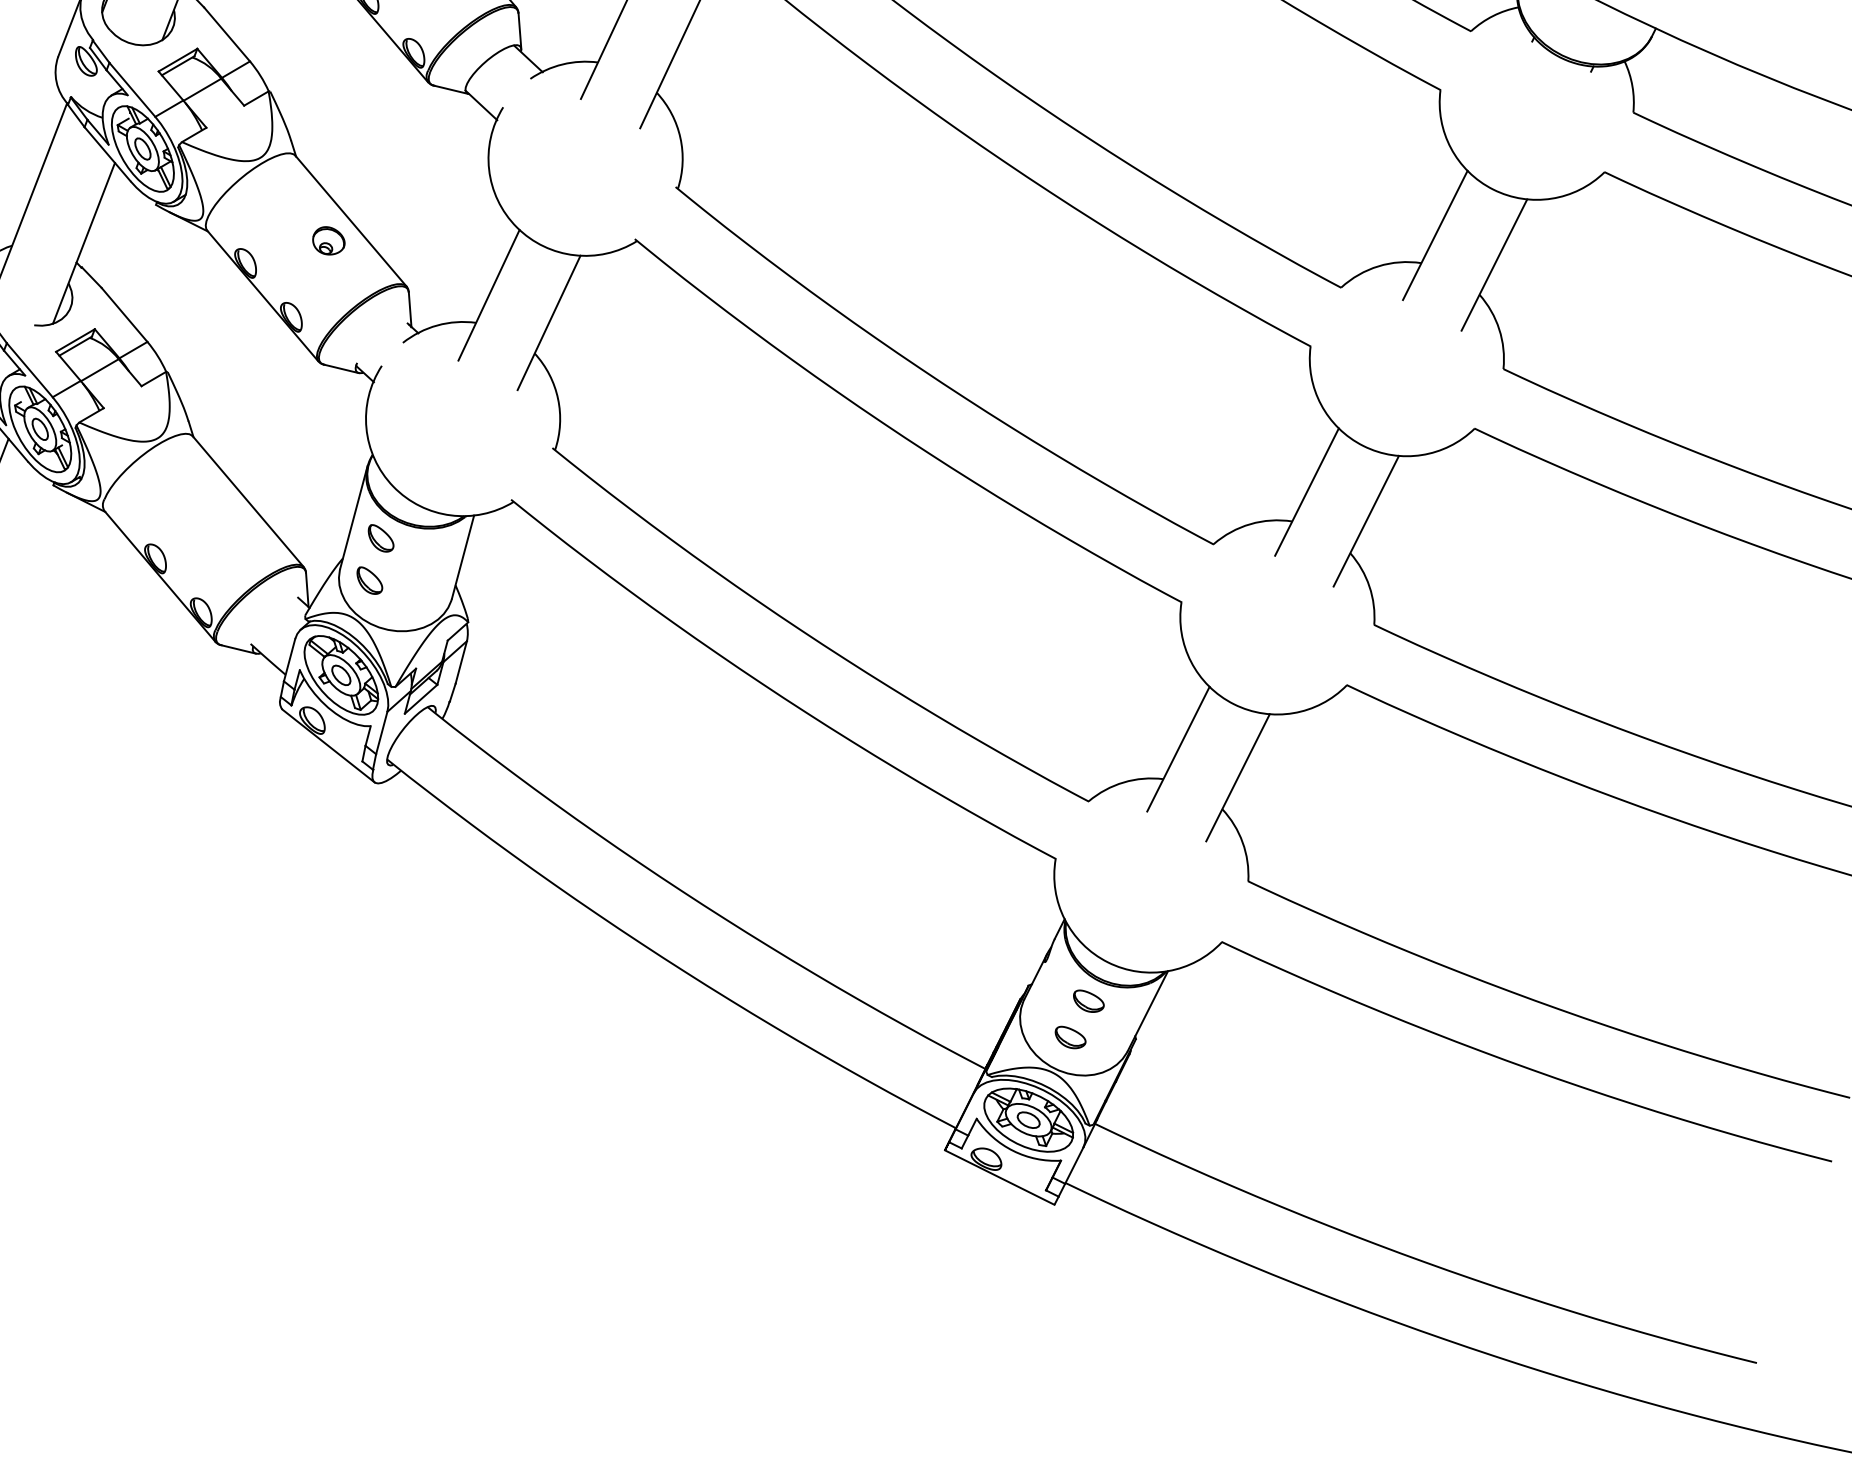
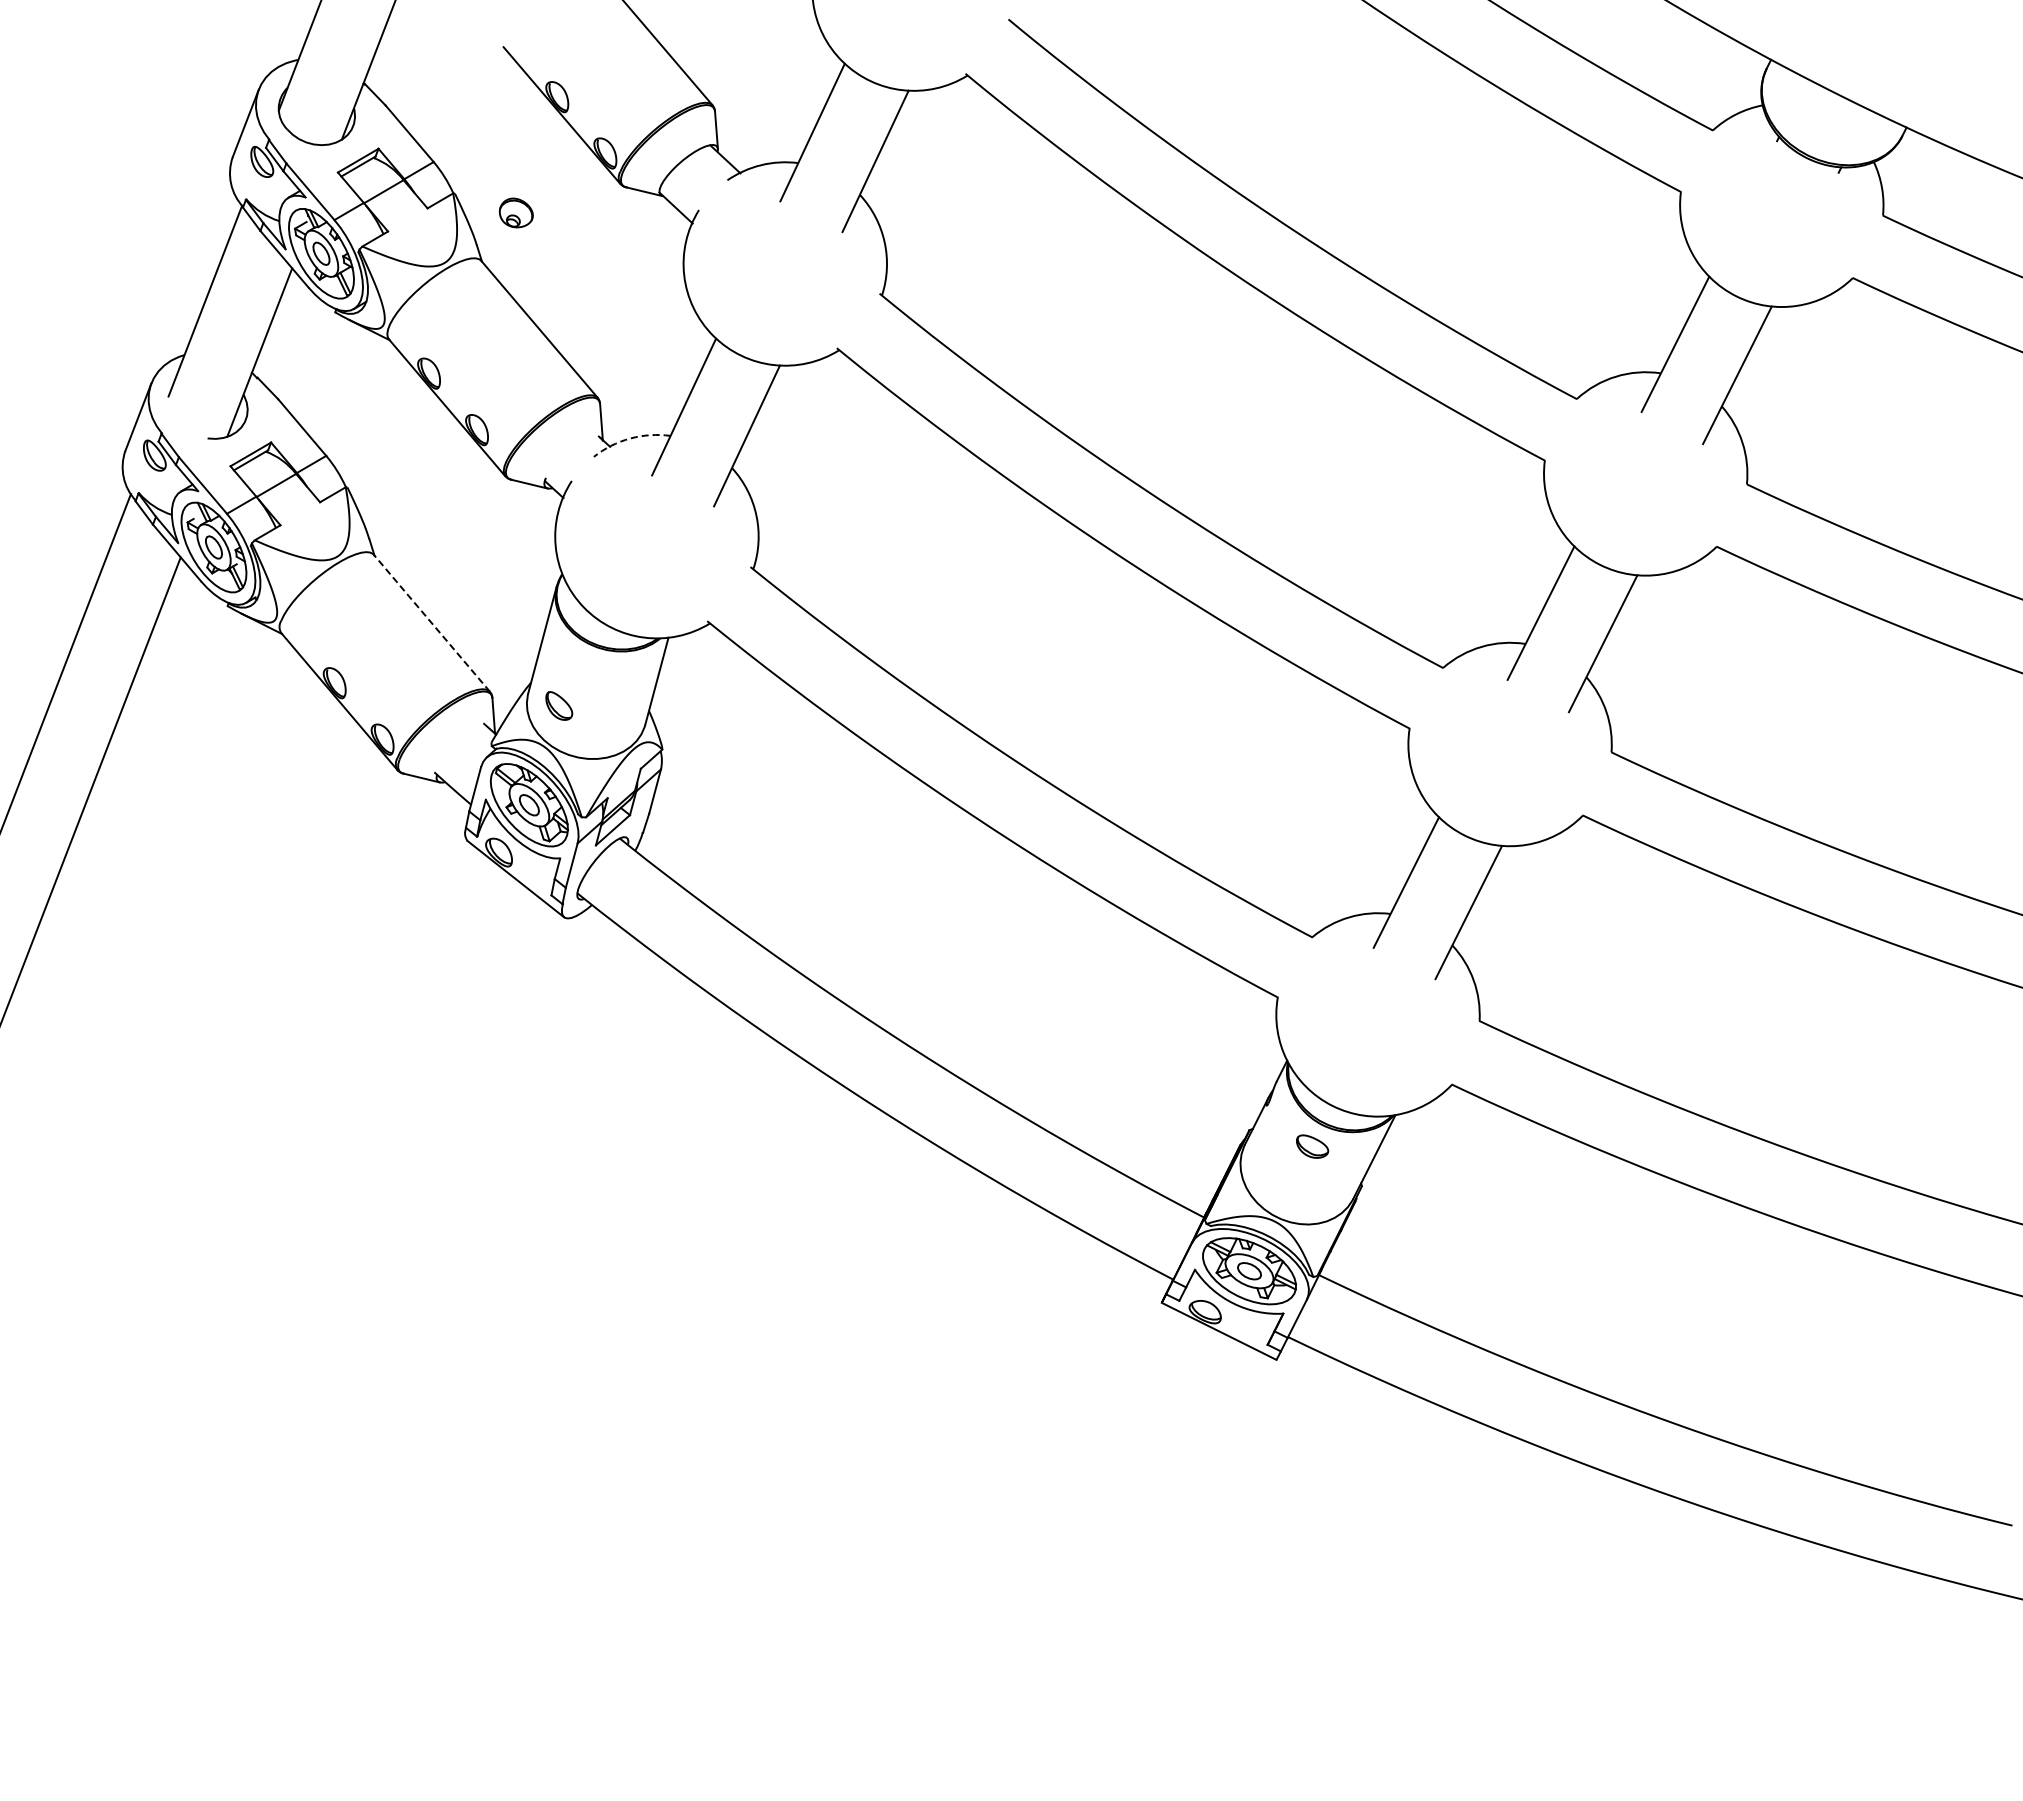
part: (328, 240) -> (515, 212), moved
arc: (437, 325) -> (630, 438), solid -> dashed
line: (247, 501) -> (431, 623), solid -> dashed
part: (380, 538) -> (570, 661), removed
part: (1069, 1037) -> (1292, 1184), removed

